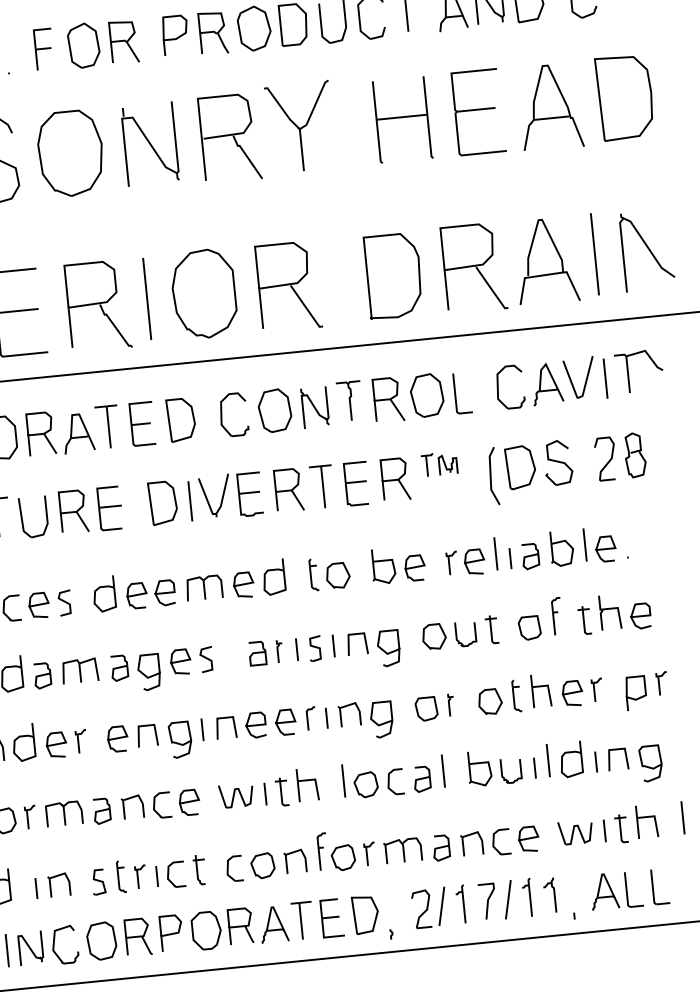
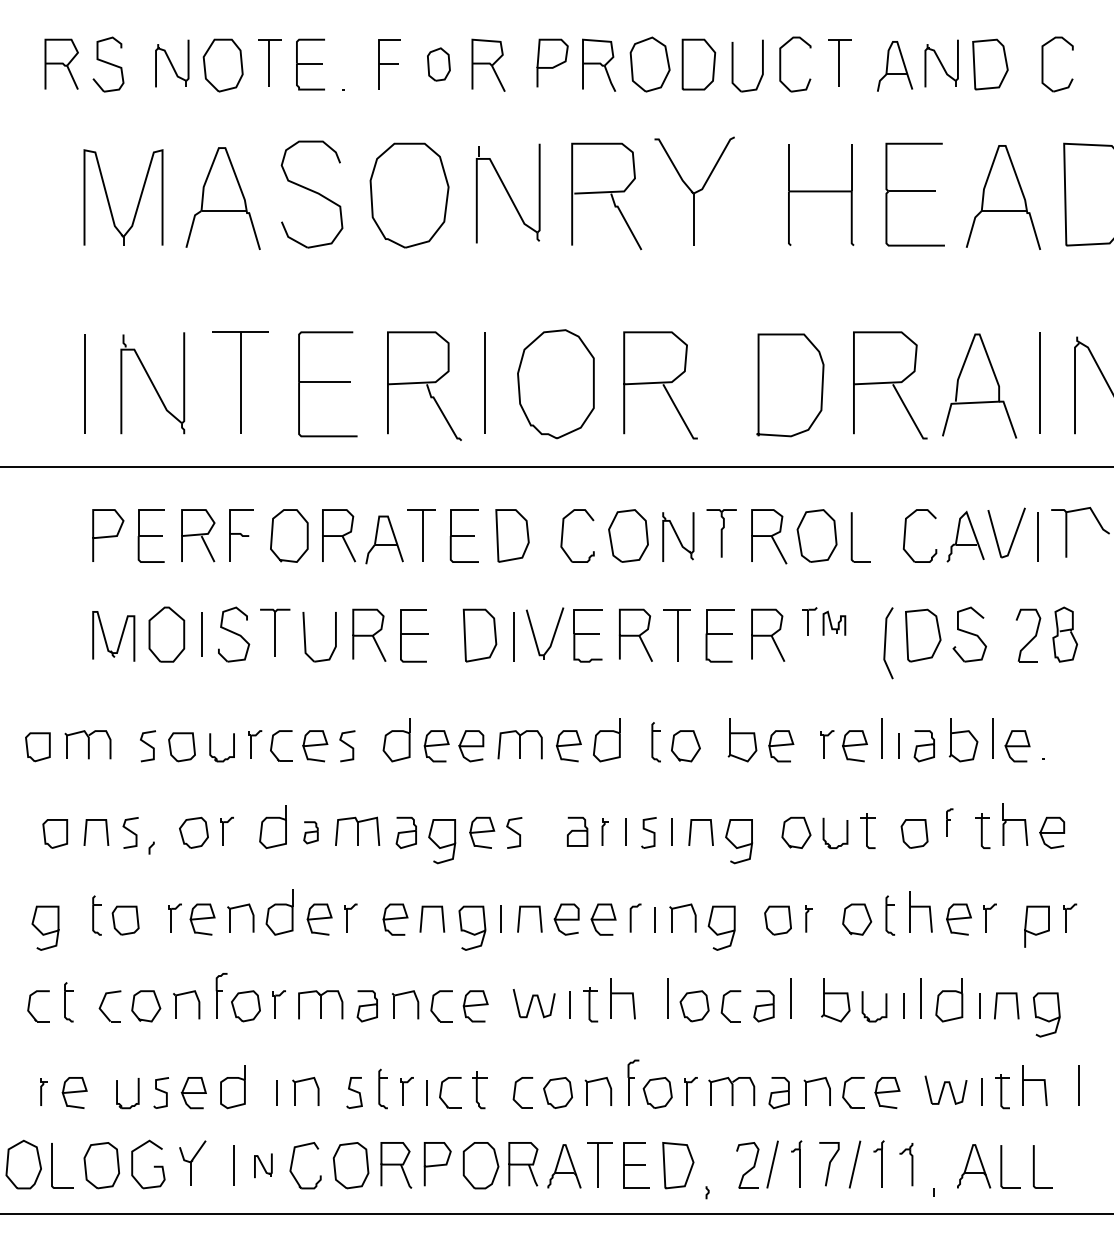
part: (83, 45) -> (438, 64), size x0.6
part: (557, 616) -> (949, 822), size x0.6
part: (42, 675) -> (310, 832), size x0.7
part: (31, 948) -> (263, 1165), size x0.6

